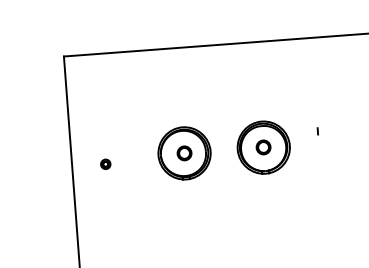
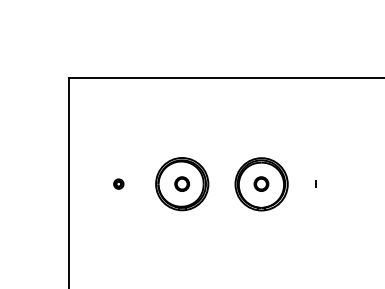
line: (317, 130) -> (315, 183), moved
part: (105, 163) -> (118, 183), moved

